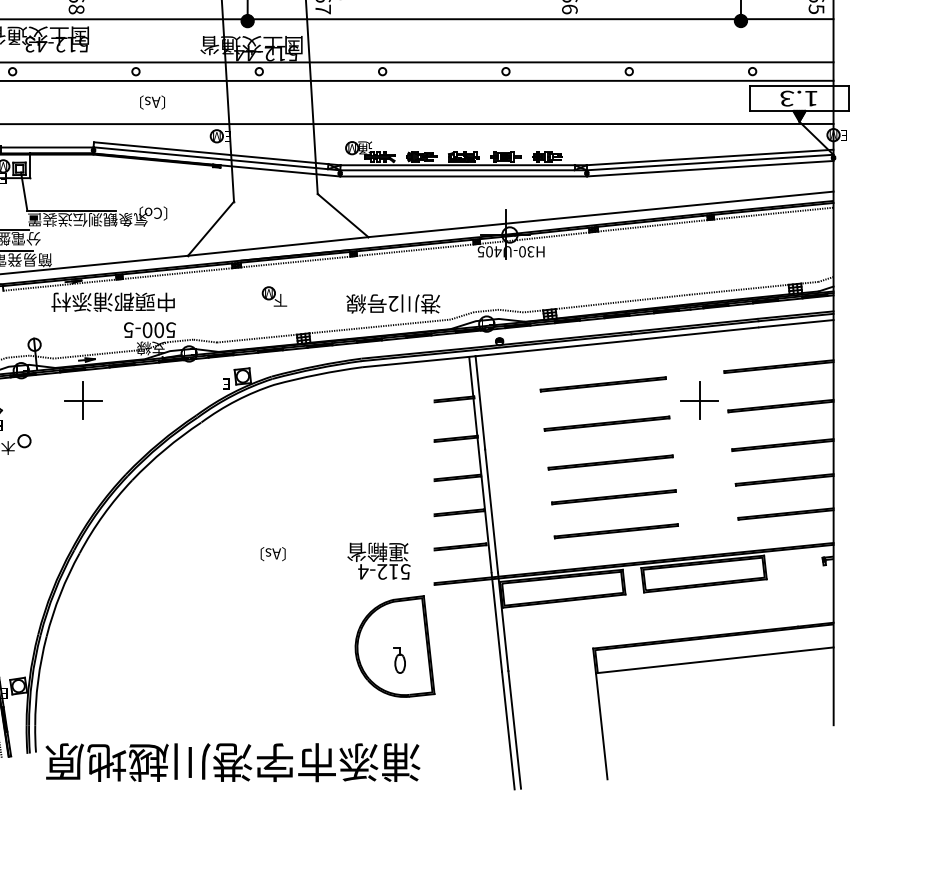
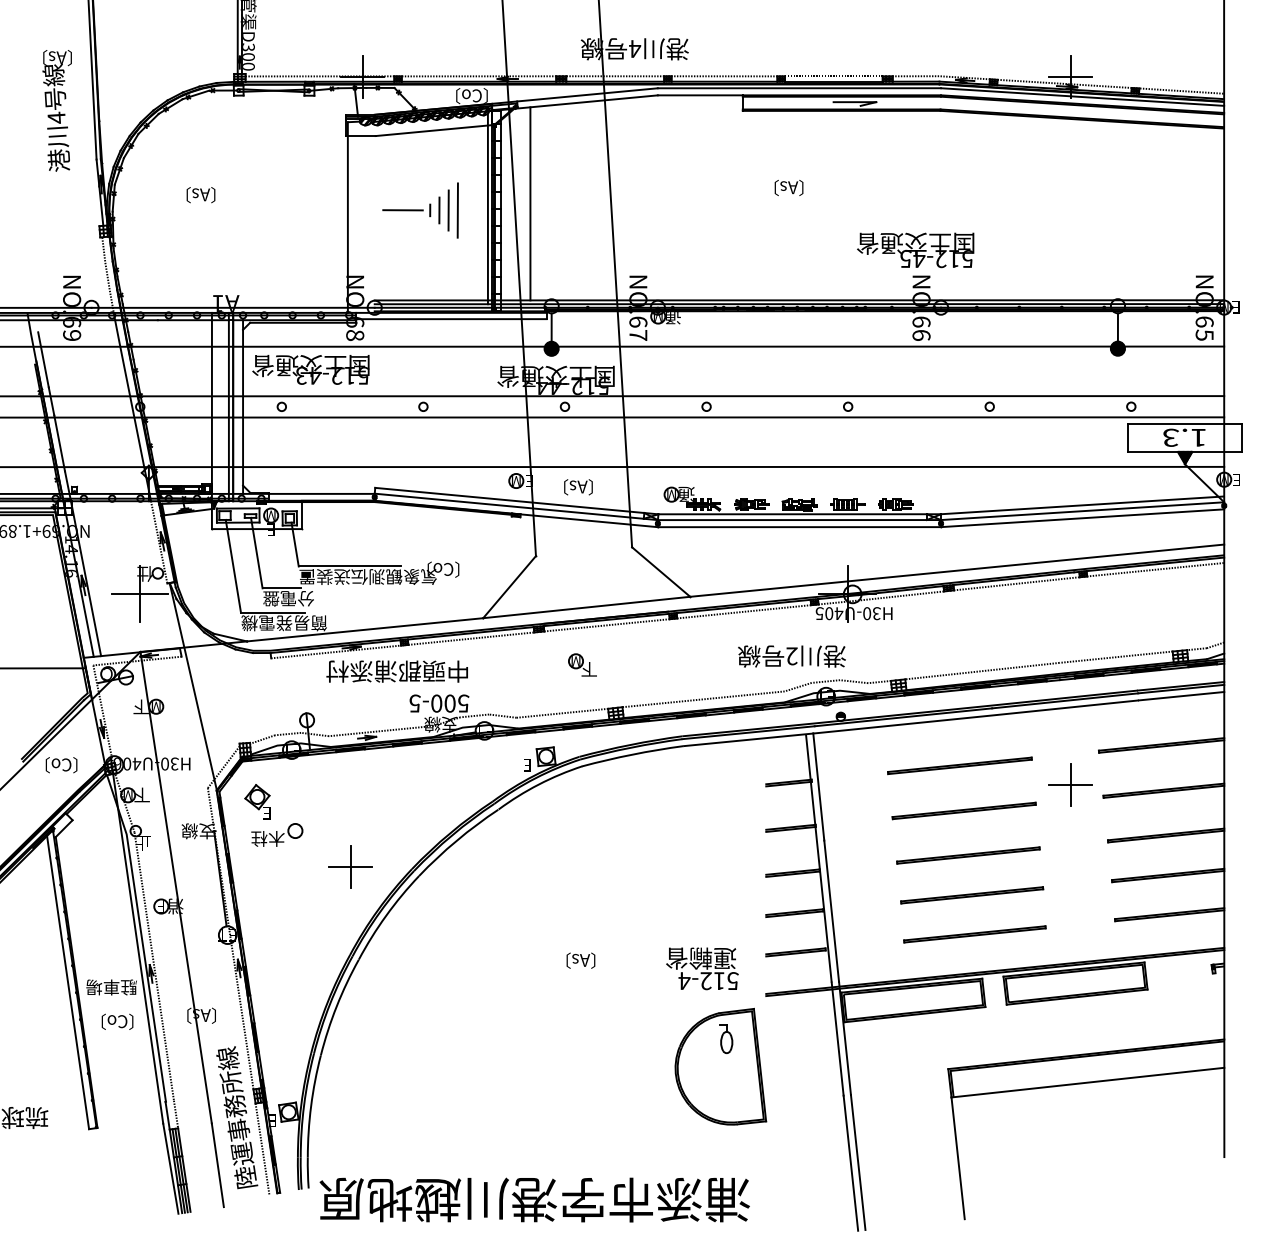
text: (152, 102) -> (578, 487), moved
text: (393, 303) -> (791, 656), moved
part: (82, 400) -> (350, 866), moved
part: (399, 660) -> (726, 1038), moved

